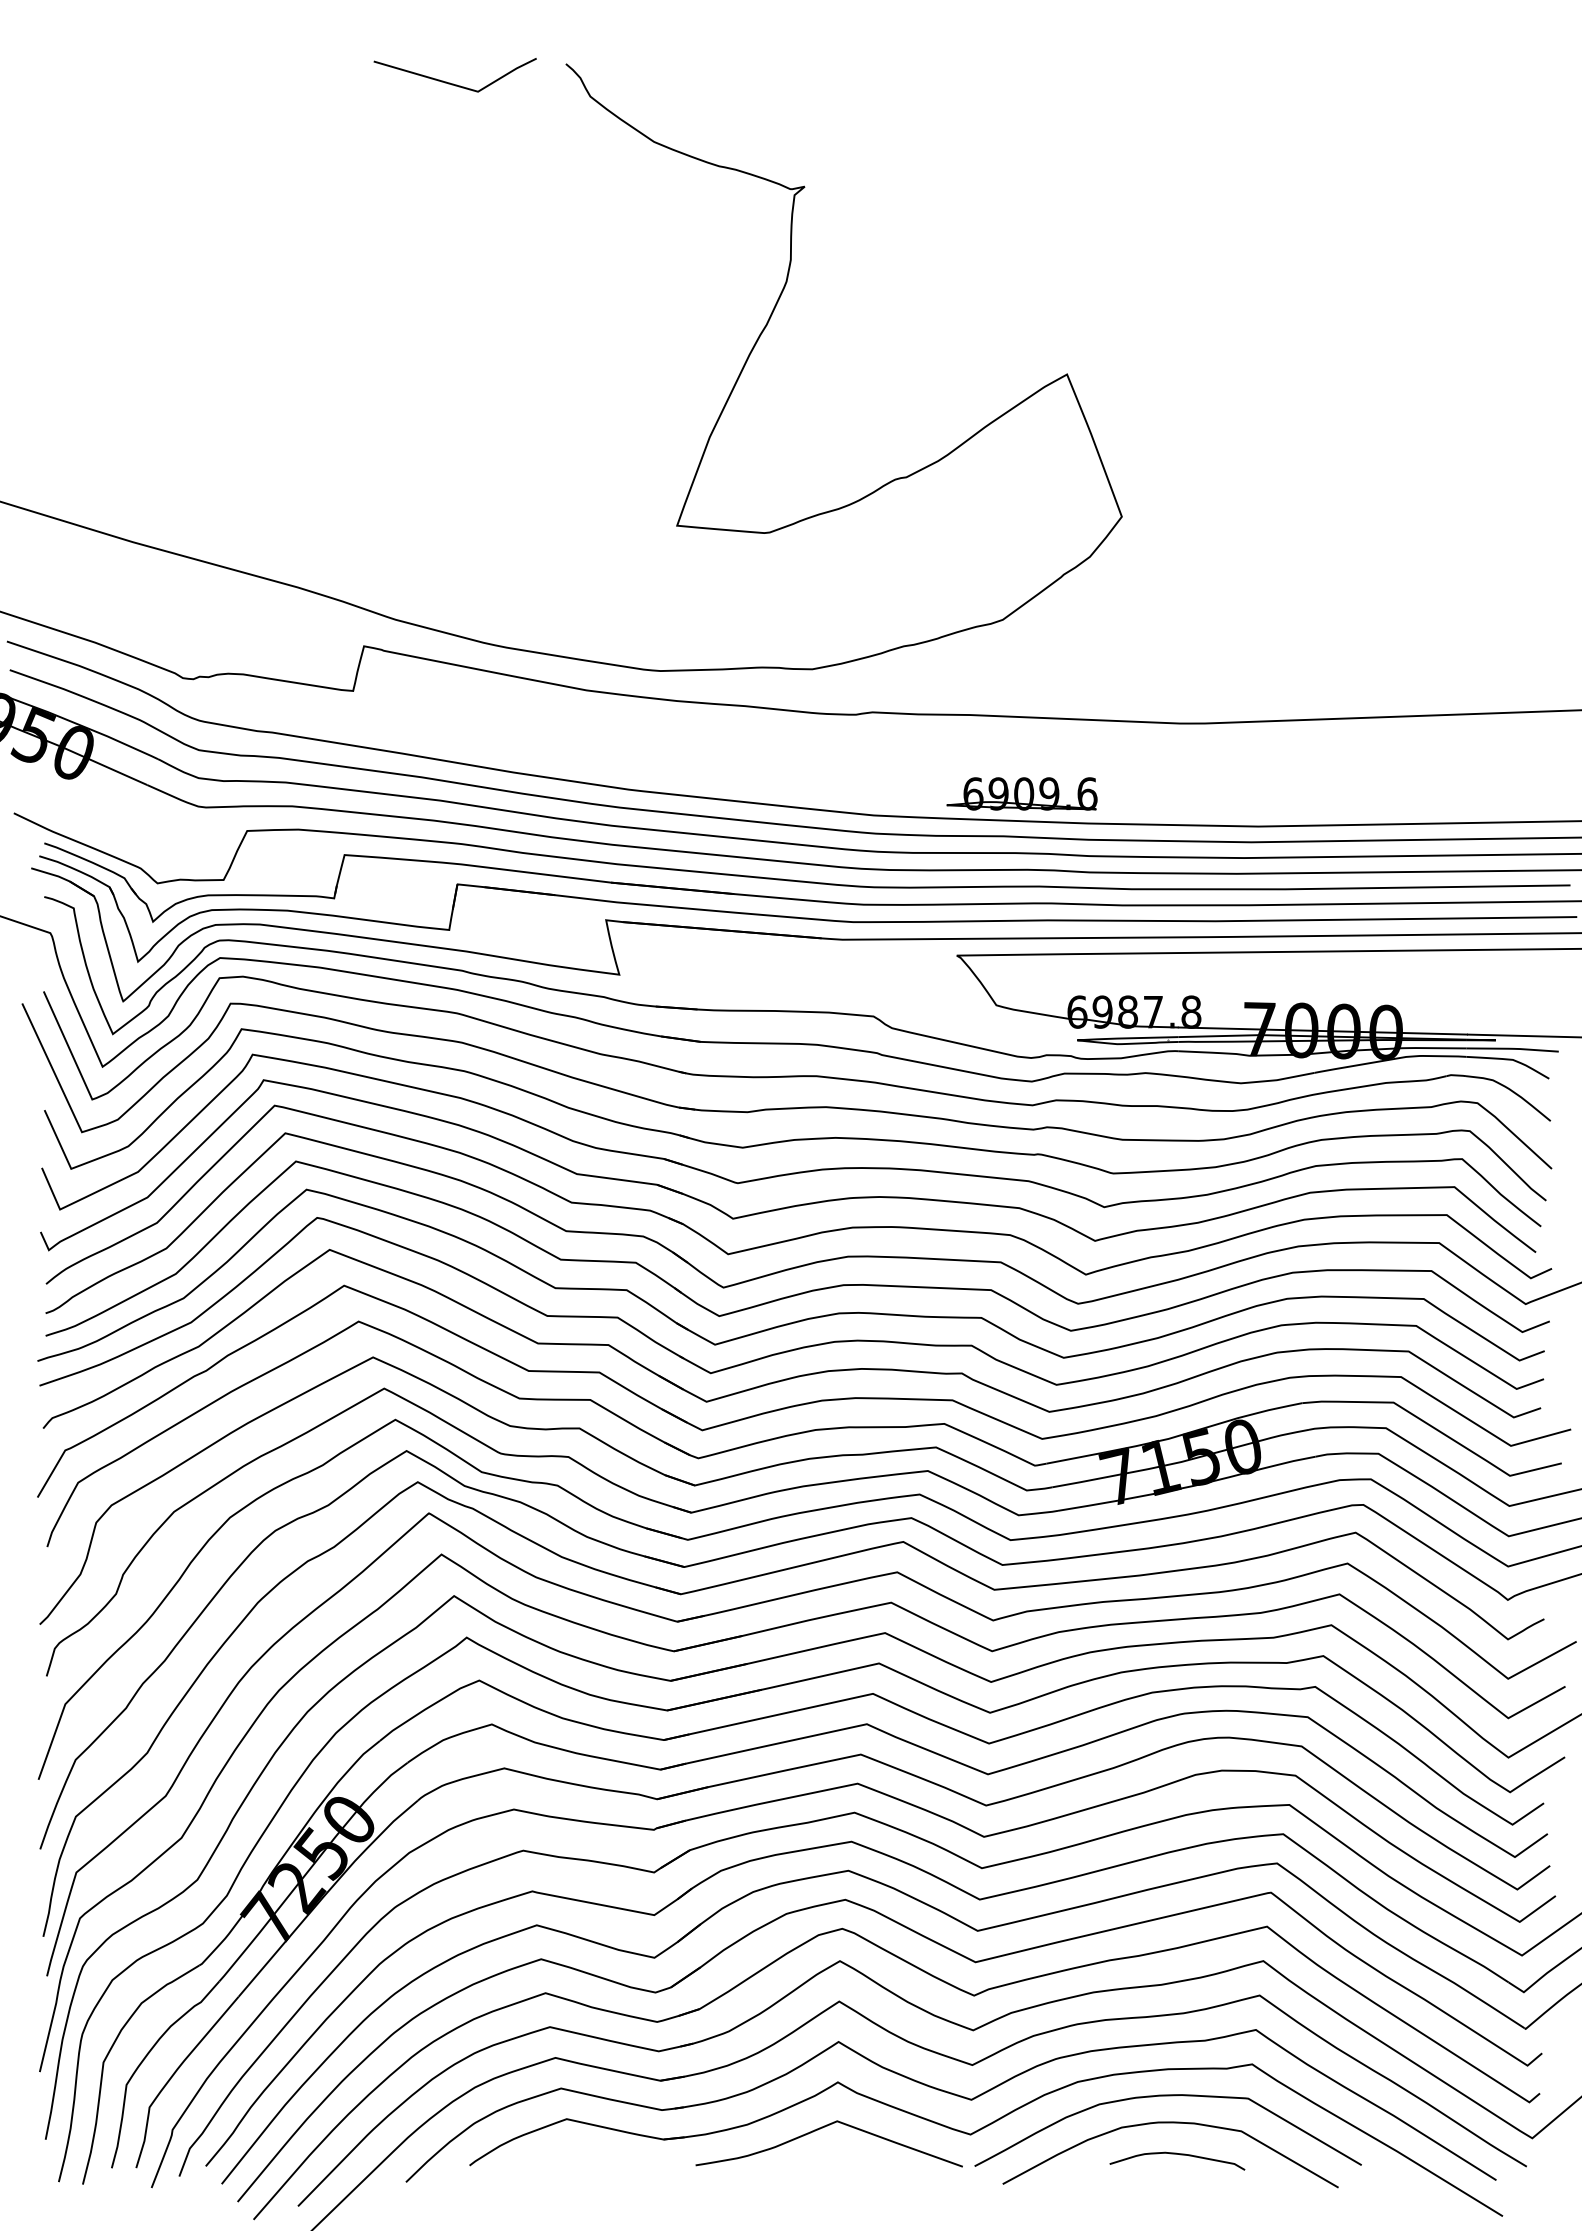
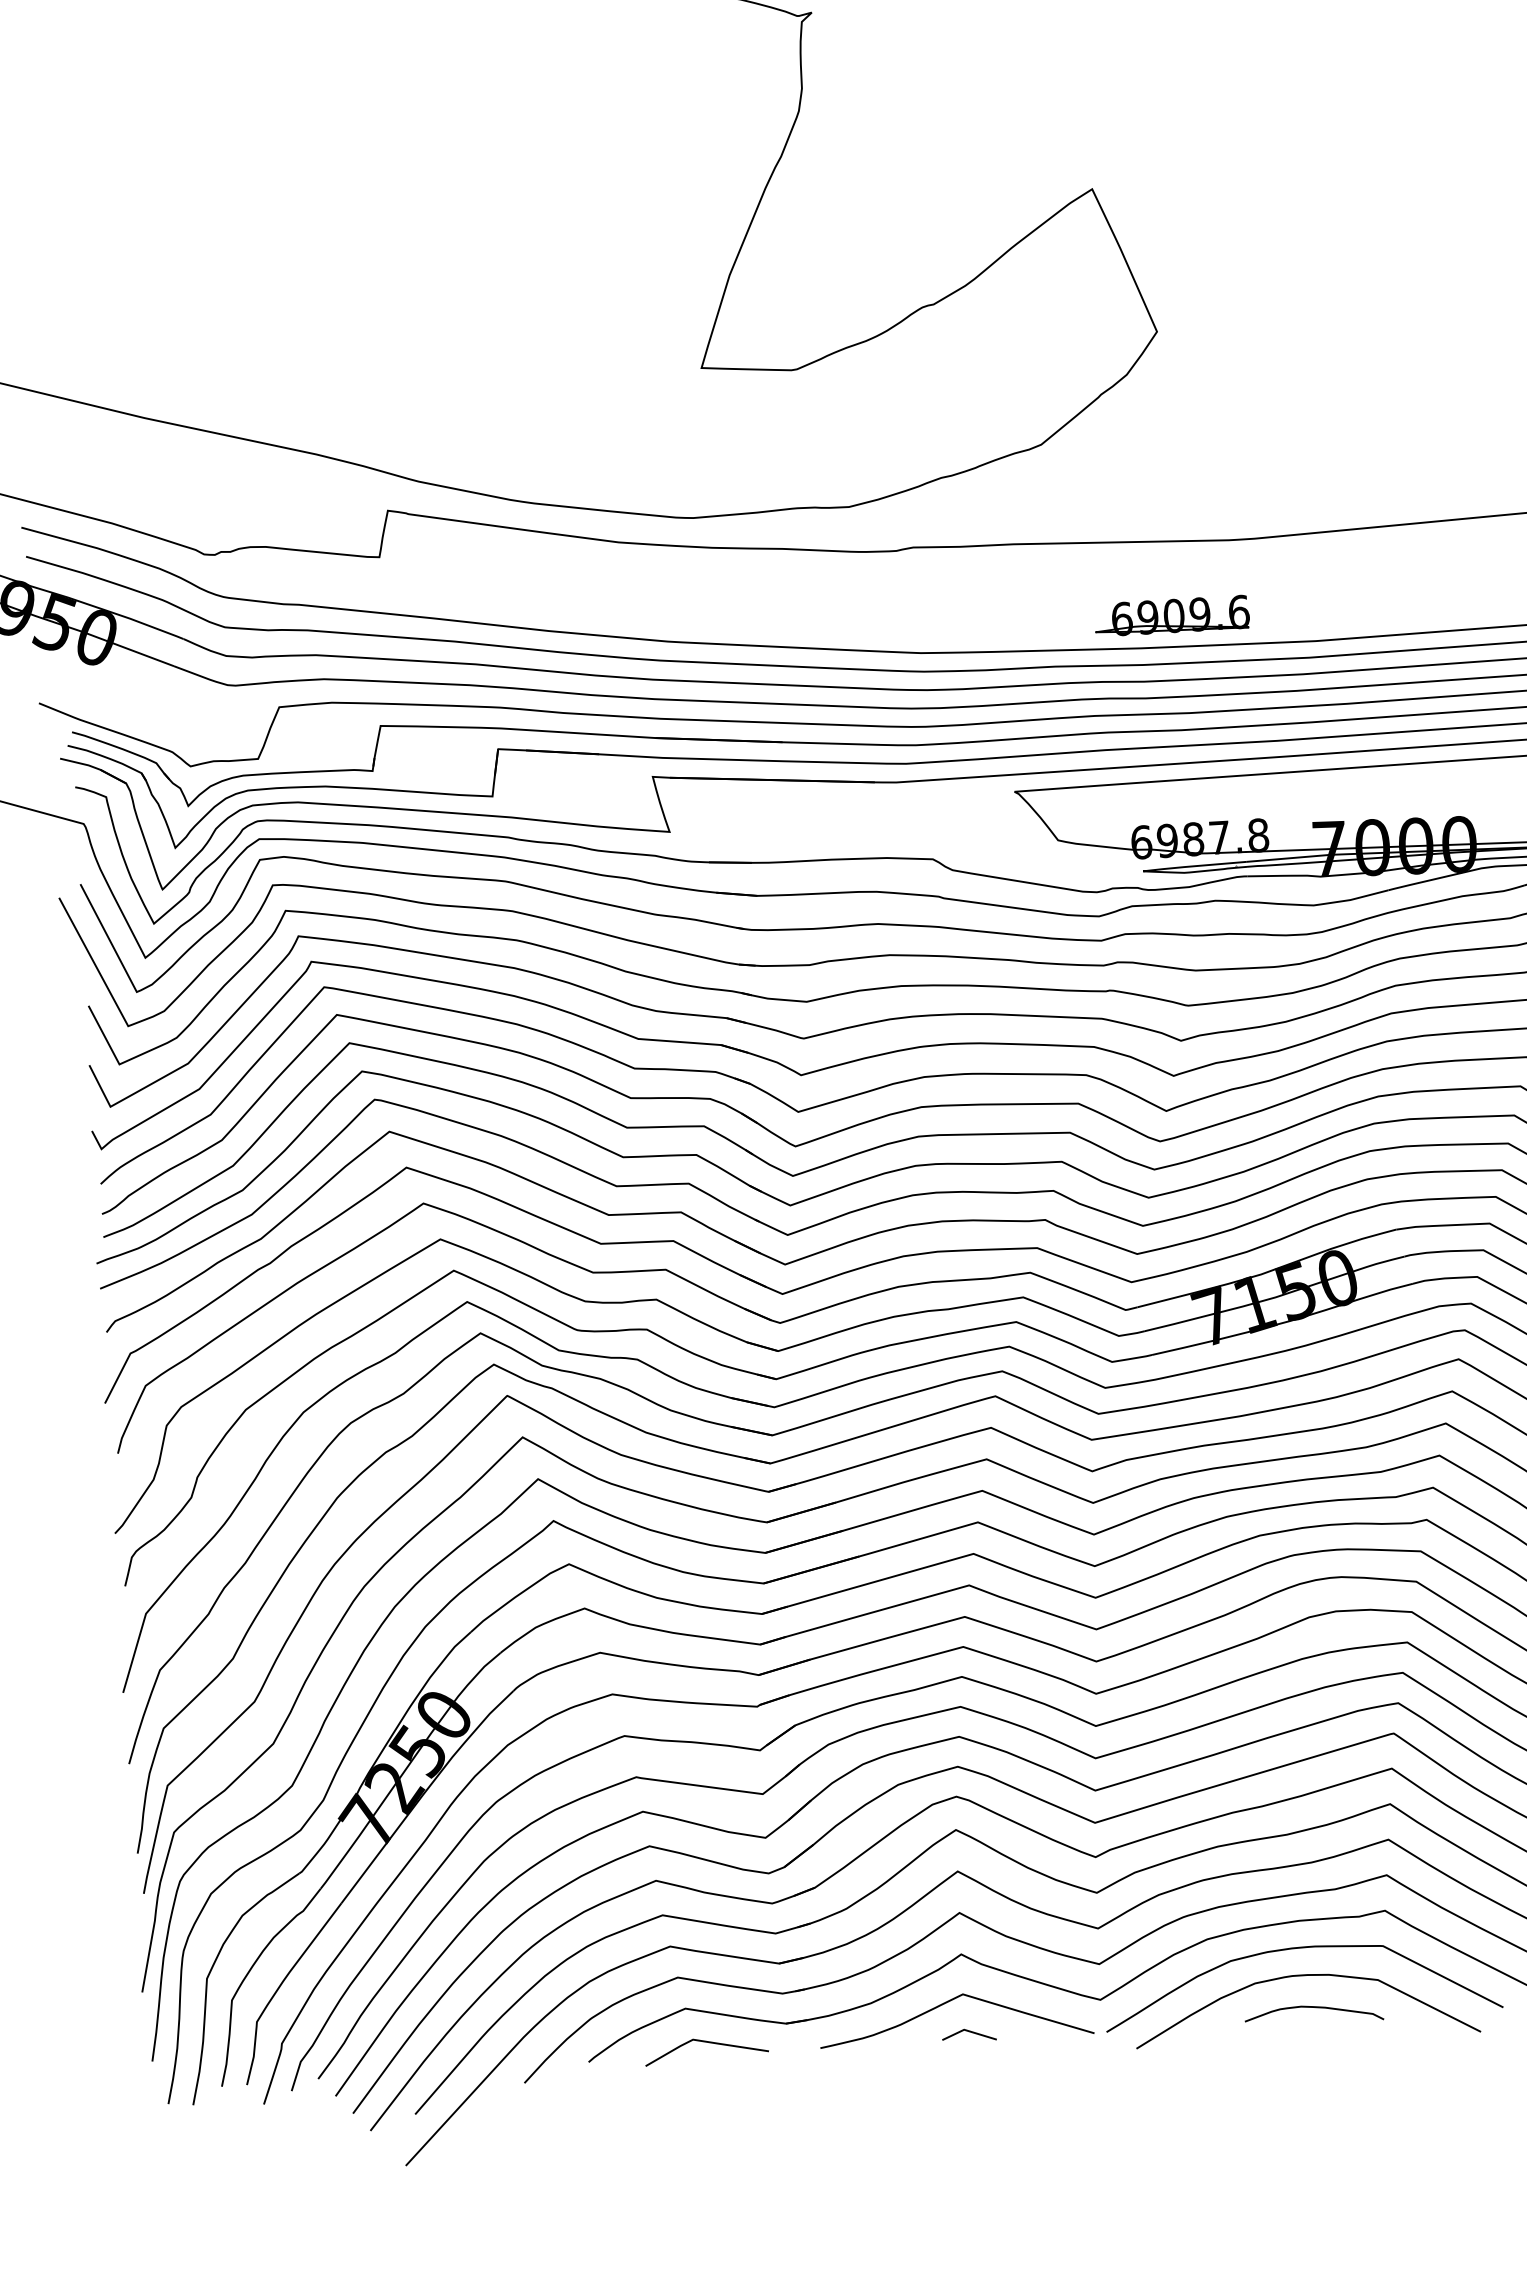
part: (1021, 793) -> (1171, 615), moved
line: (584, 2153) -> (705, 2042), added
line: (840, 2158) -> (968, 2032), added

